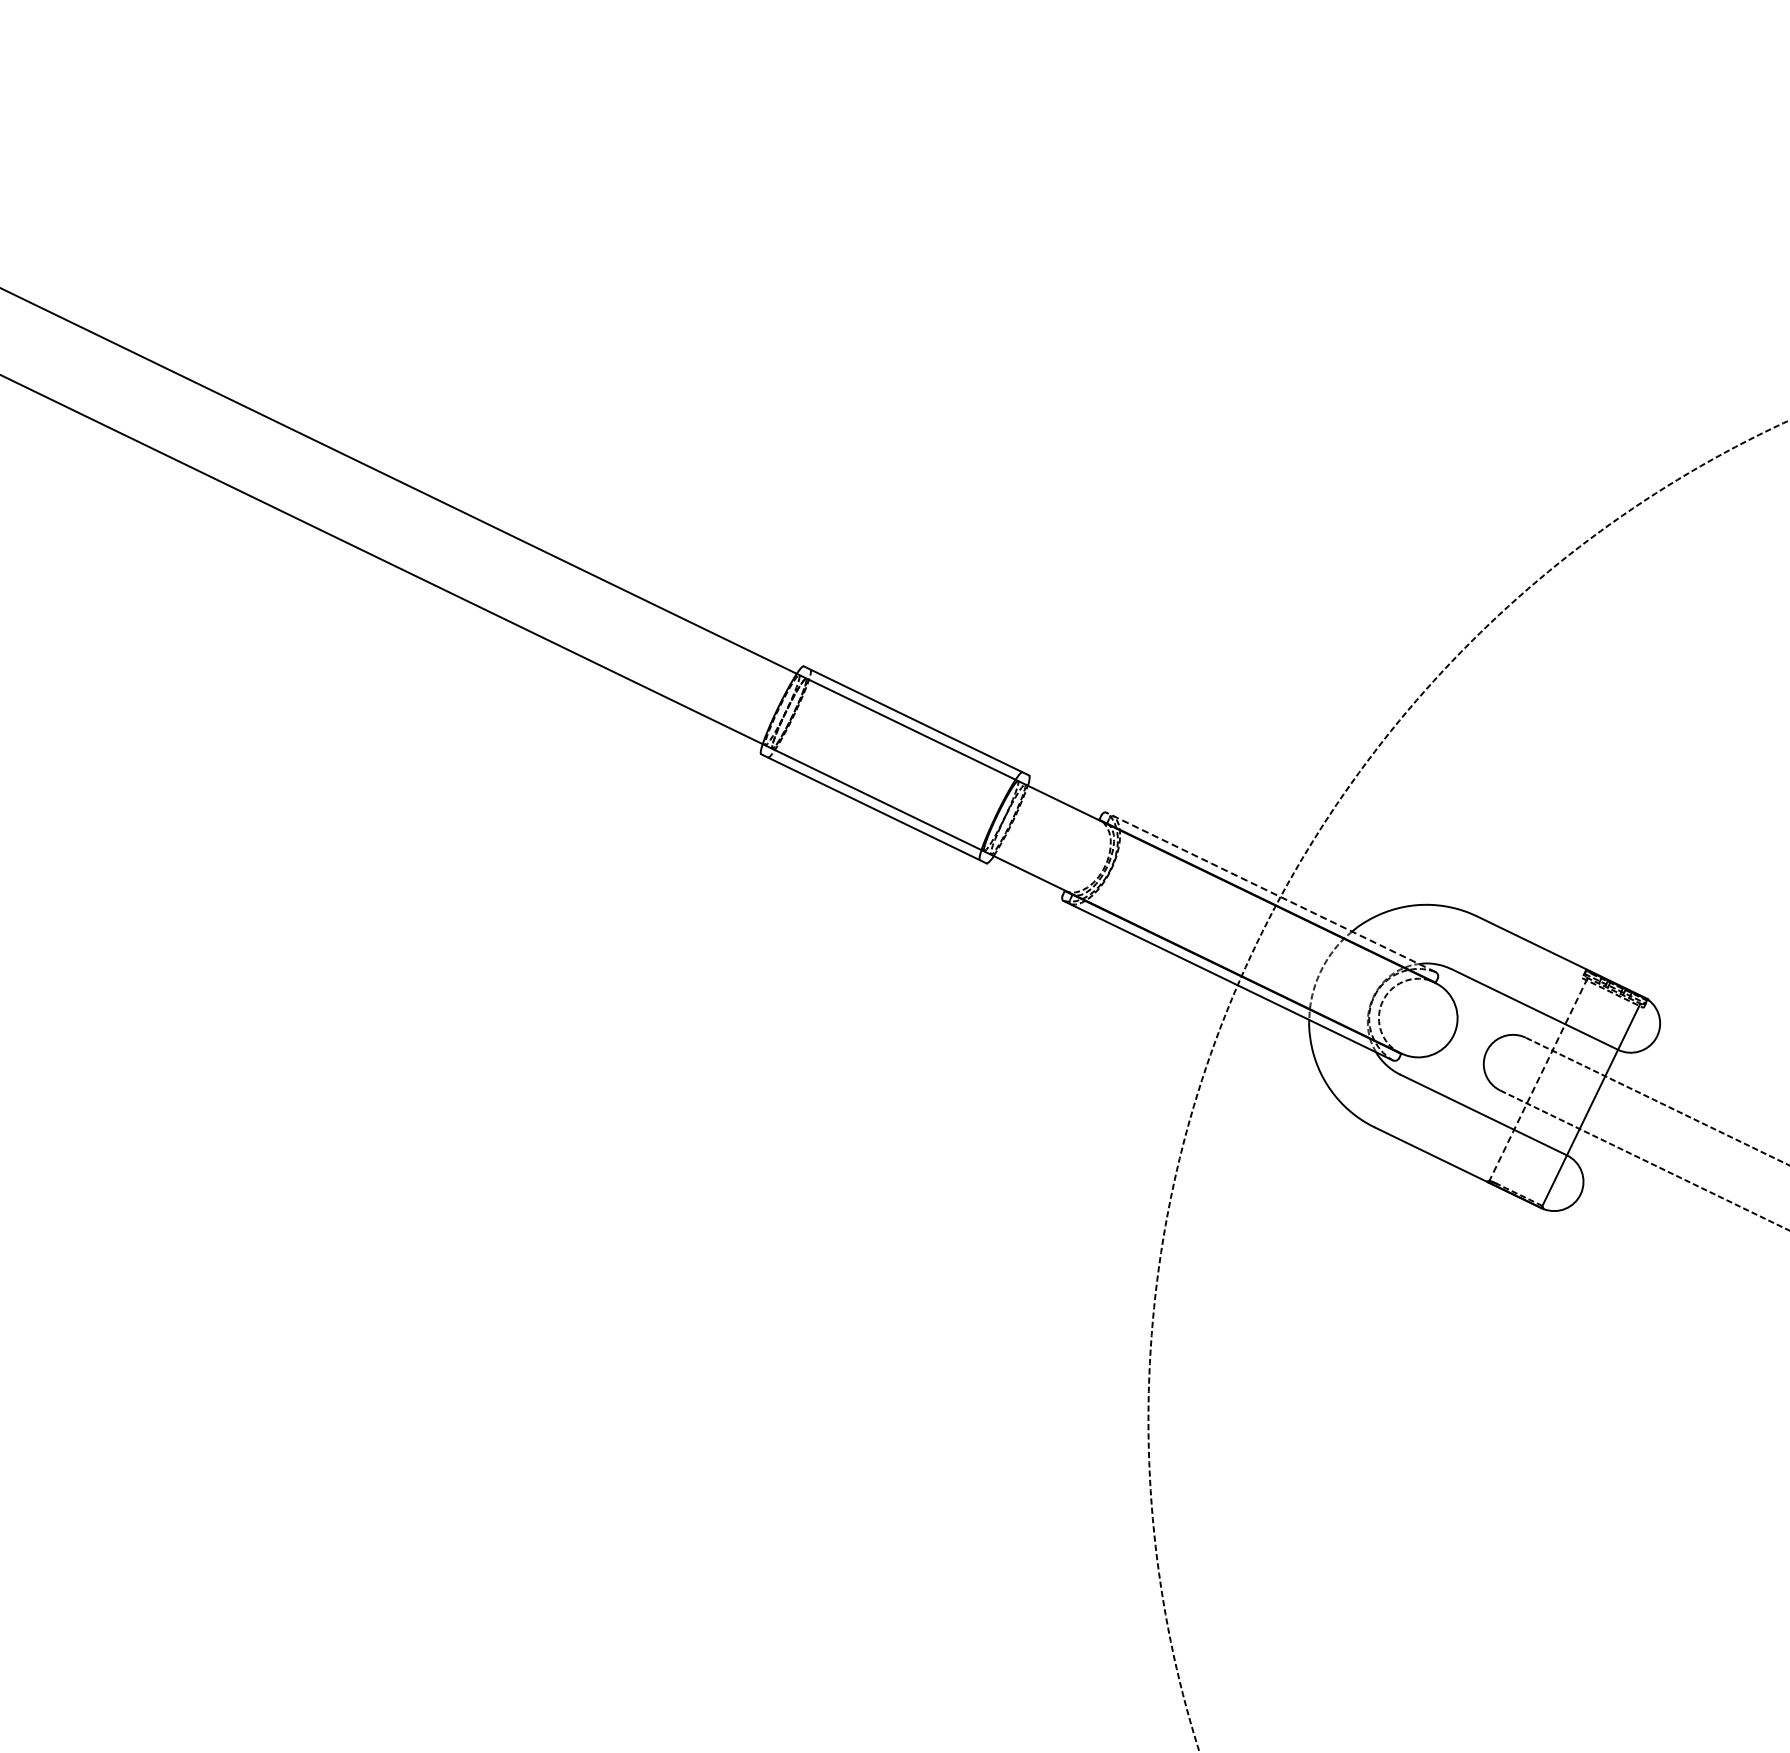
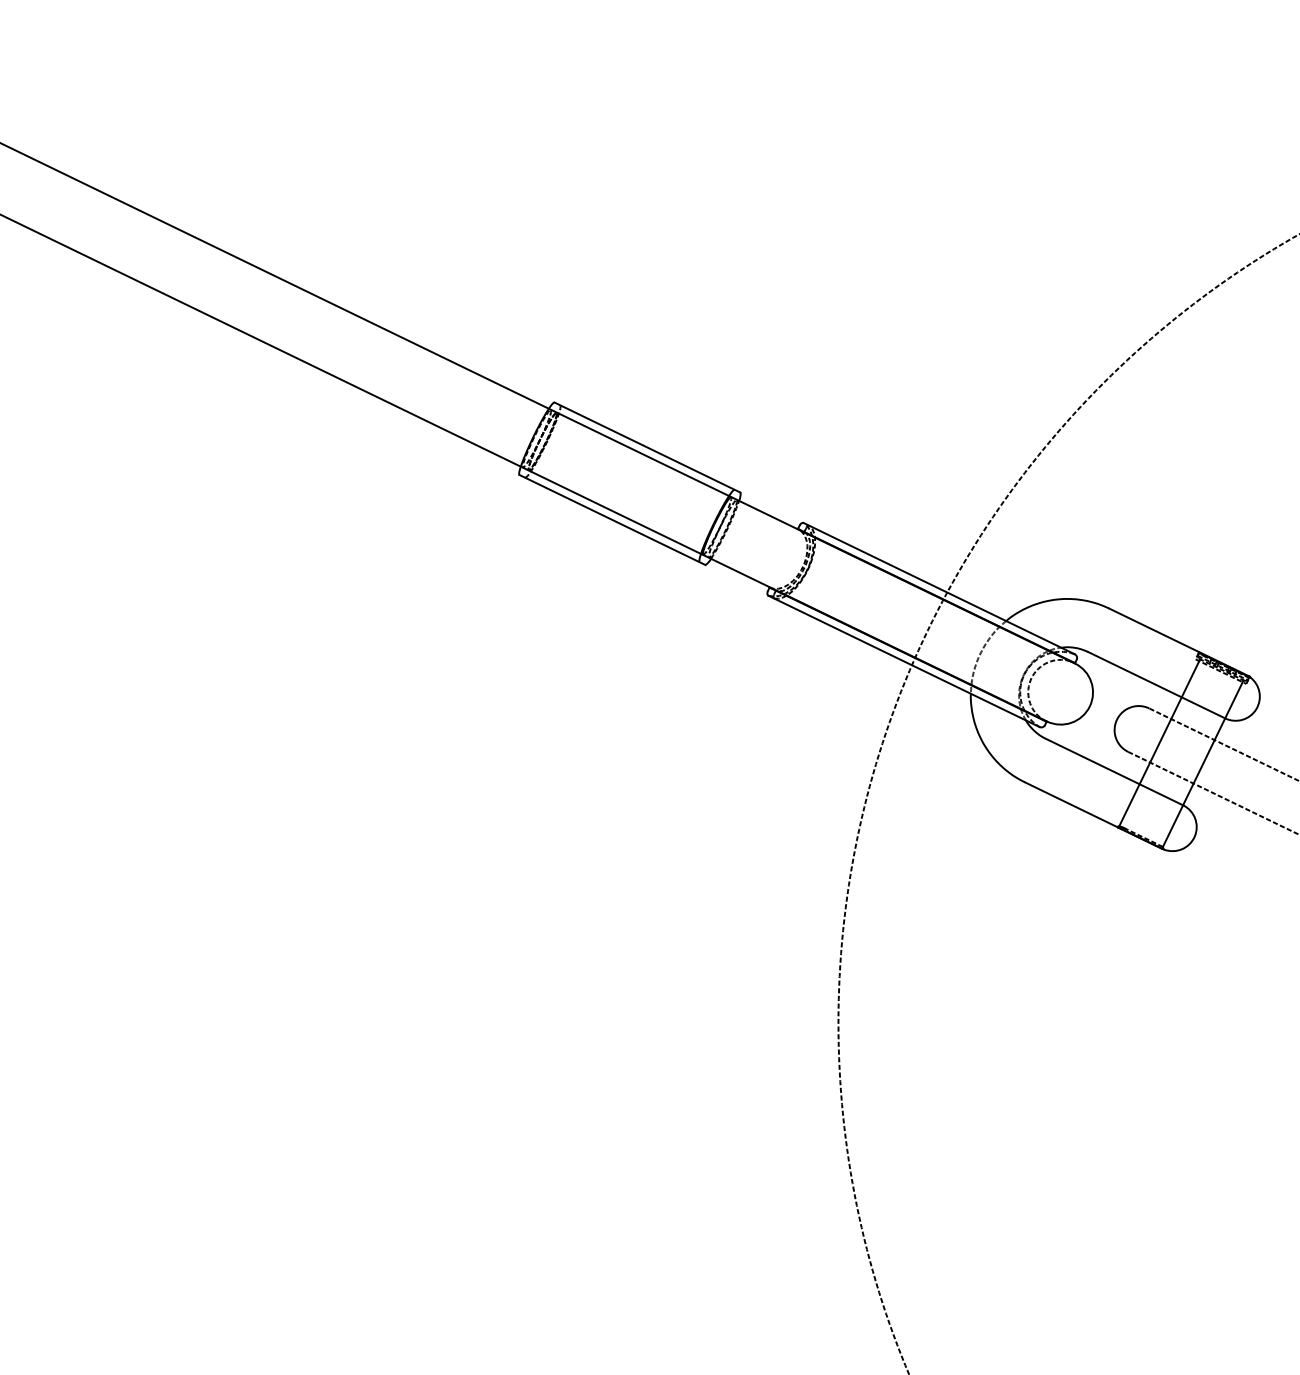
line: (1270, 892) -> (938, 588), dashed -> solid
line: (1538, 1080) -> (1159, 743), dashed -> solid

